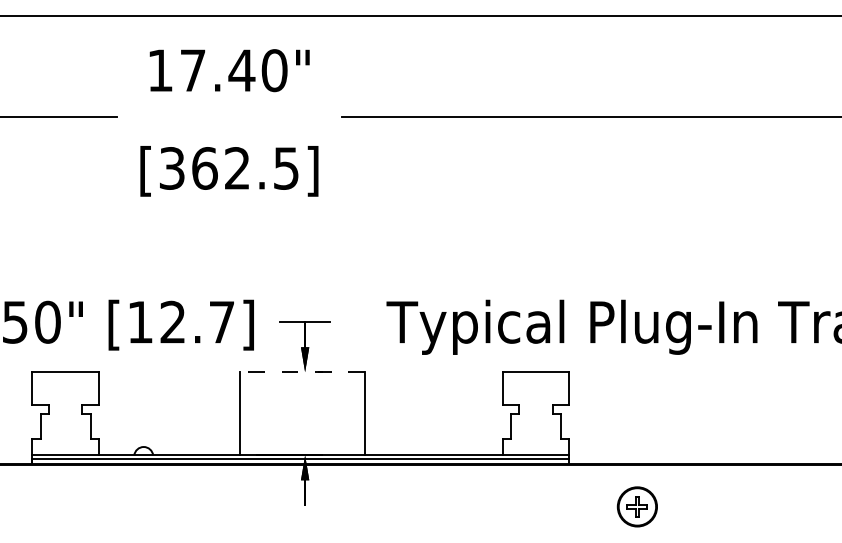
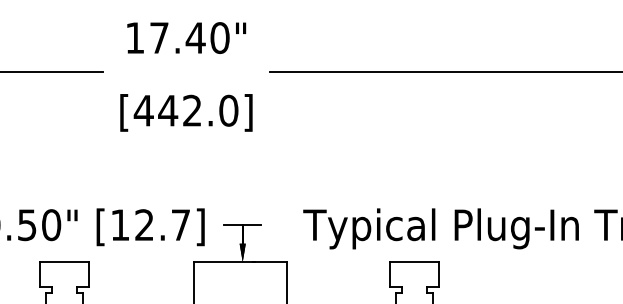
text: (228, 168) -> (185, 110), [362.5] -> [442.0]
line: (302, 372) -> (240, 262), dashed -> solid

